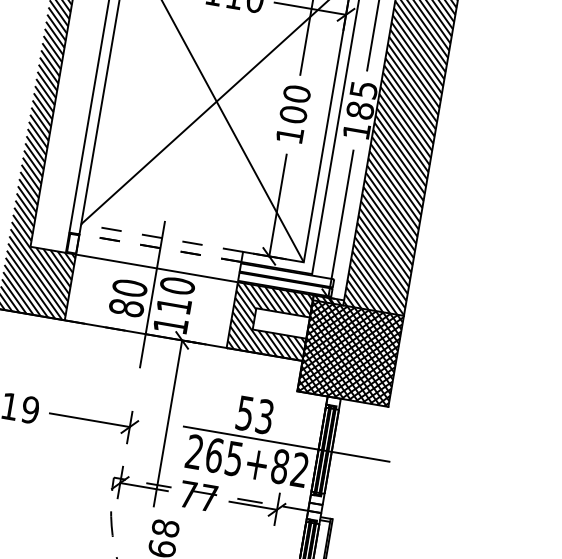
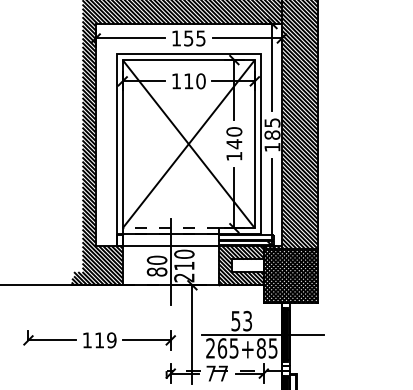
text: (293, 115) -> (234, 144), 100 -> 140
line: (159, 248) -> (170, 234), dashed -> solid
text: (171, 325) -> (184, 277), 110 -> 210
text: (298, 470) -> (272, 348), 265+82 -> 265+85

